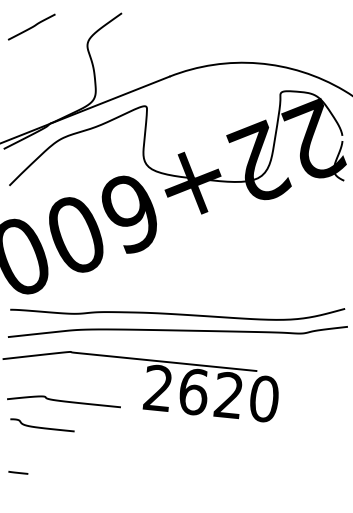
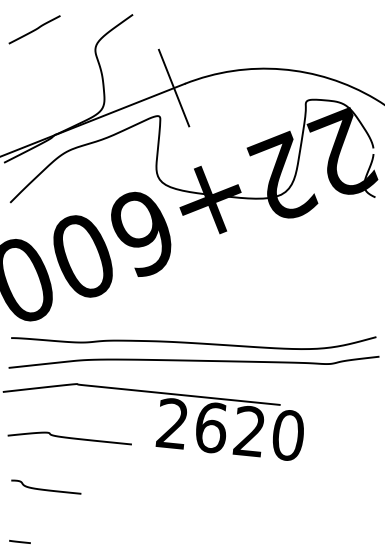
line: (159, 80) -> (173, 87), added
curve: (42, 427) -> (46, 489), moved
line: (17, 472) -> (19, 541), moved

